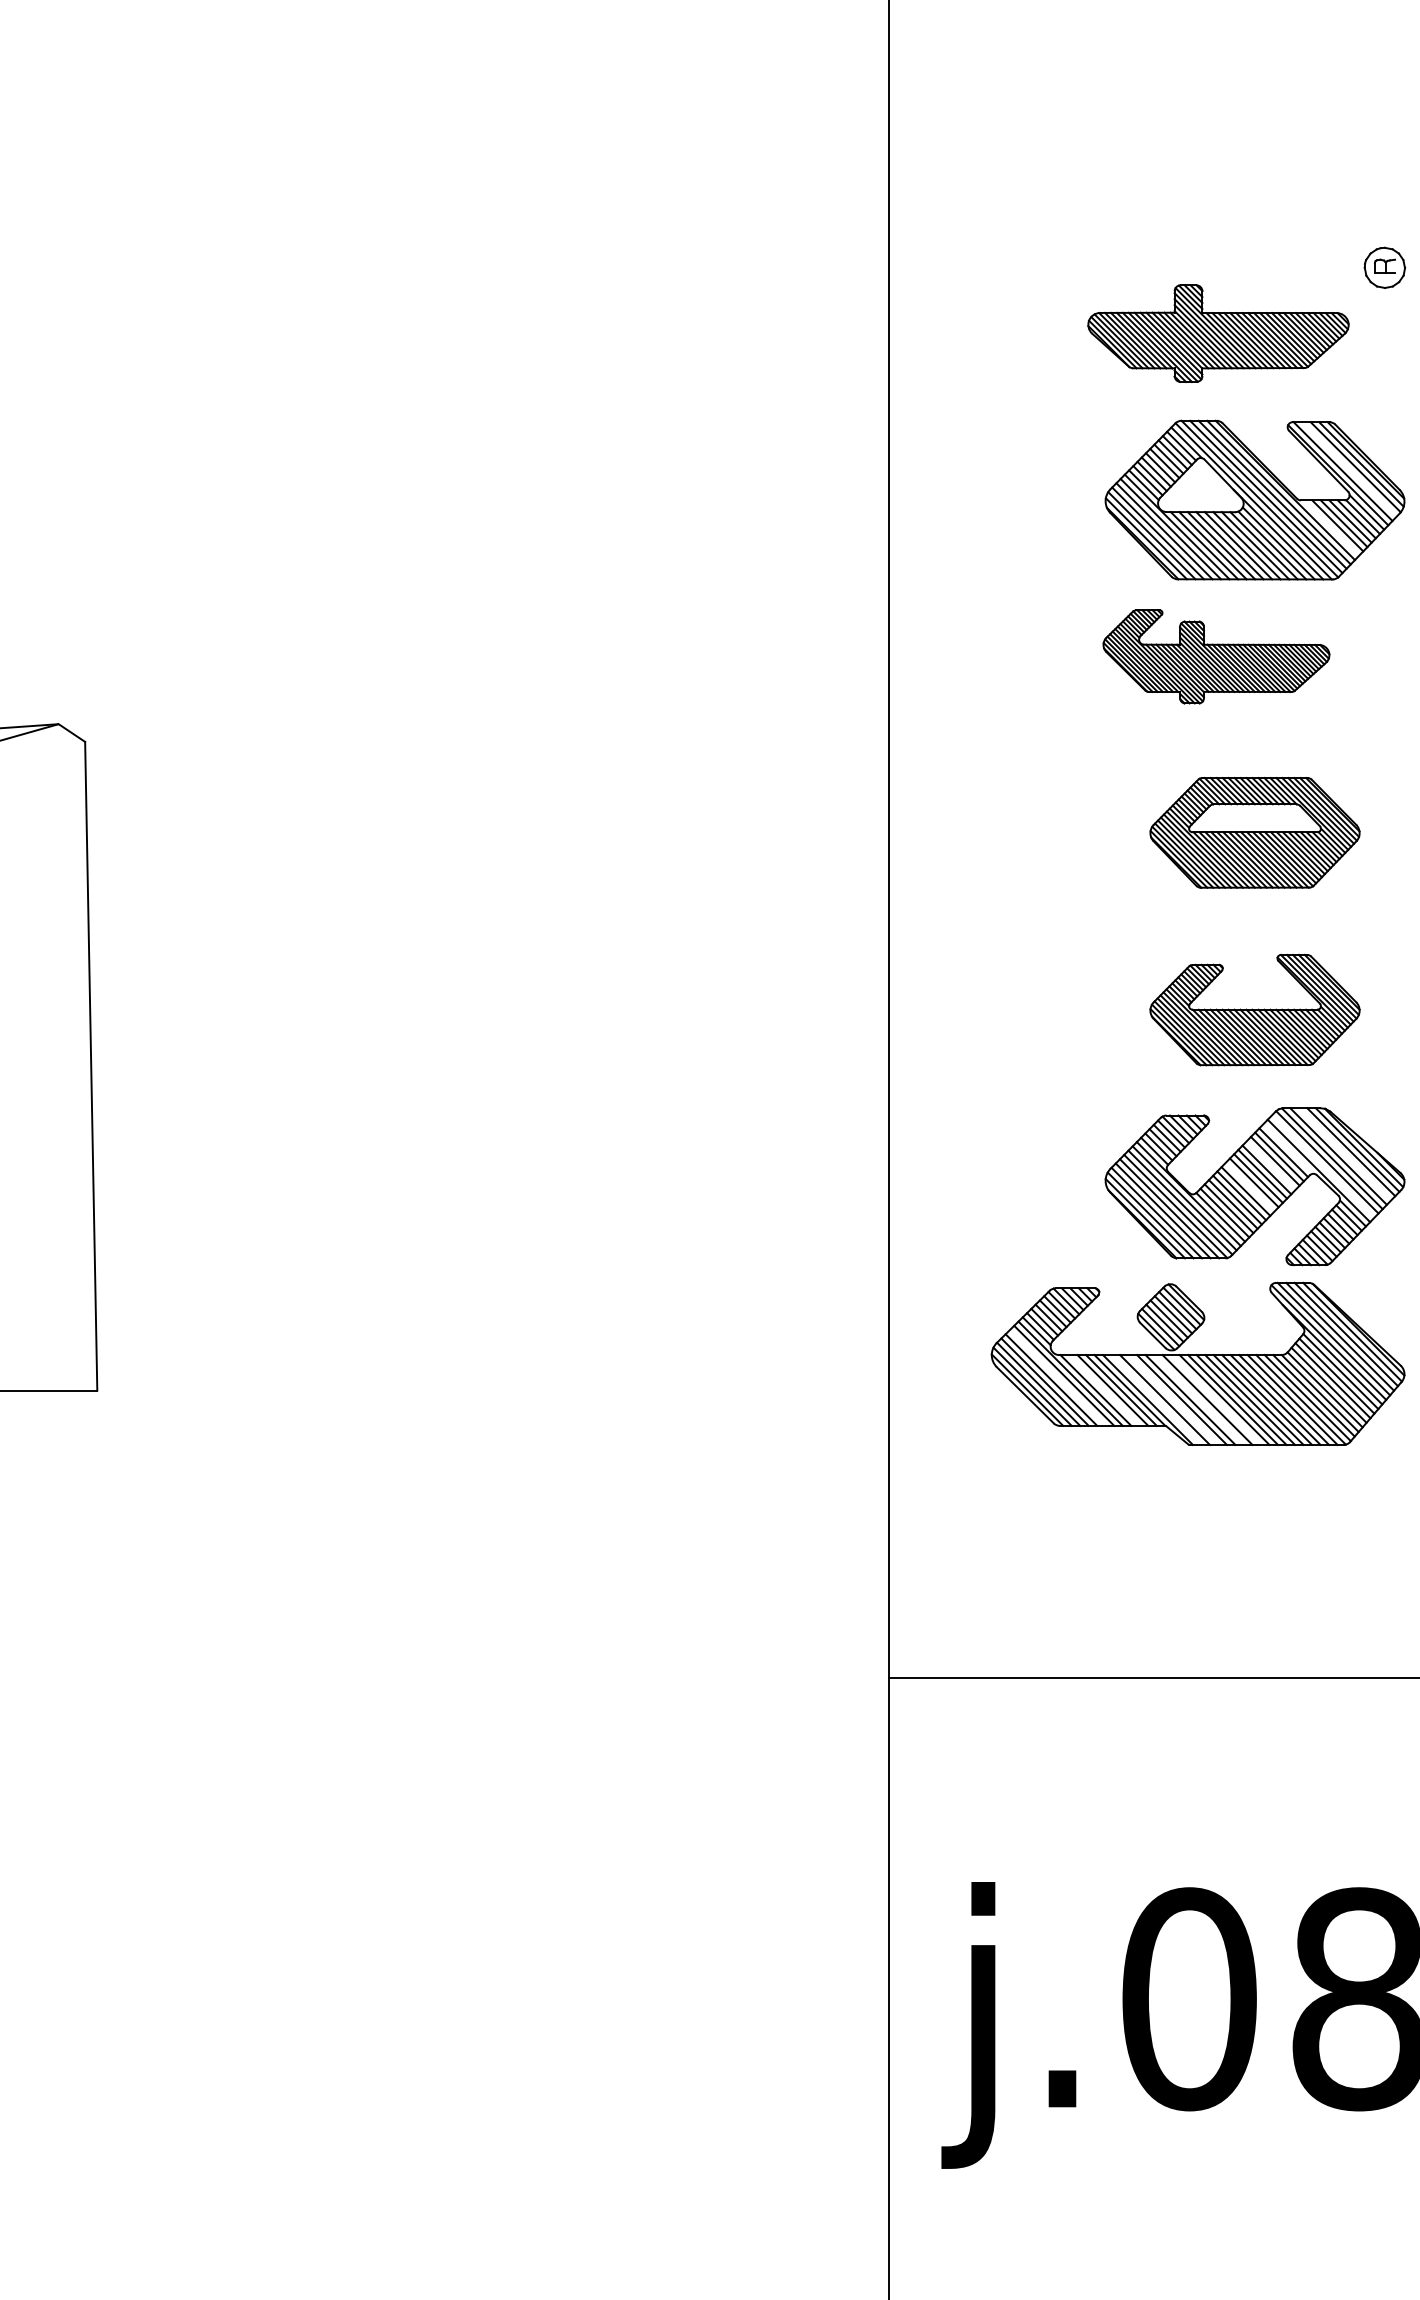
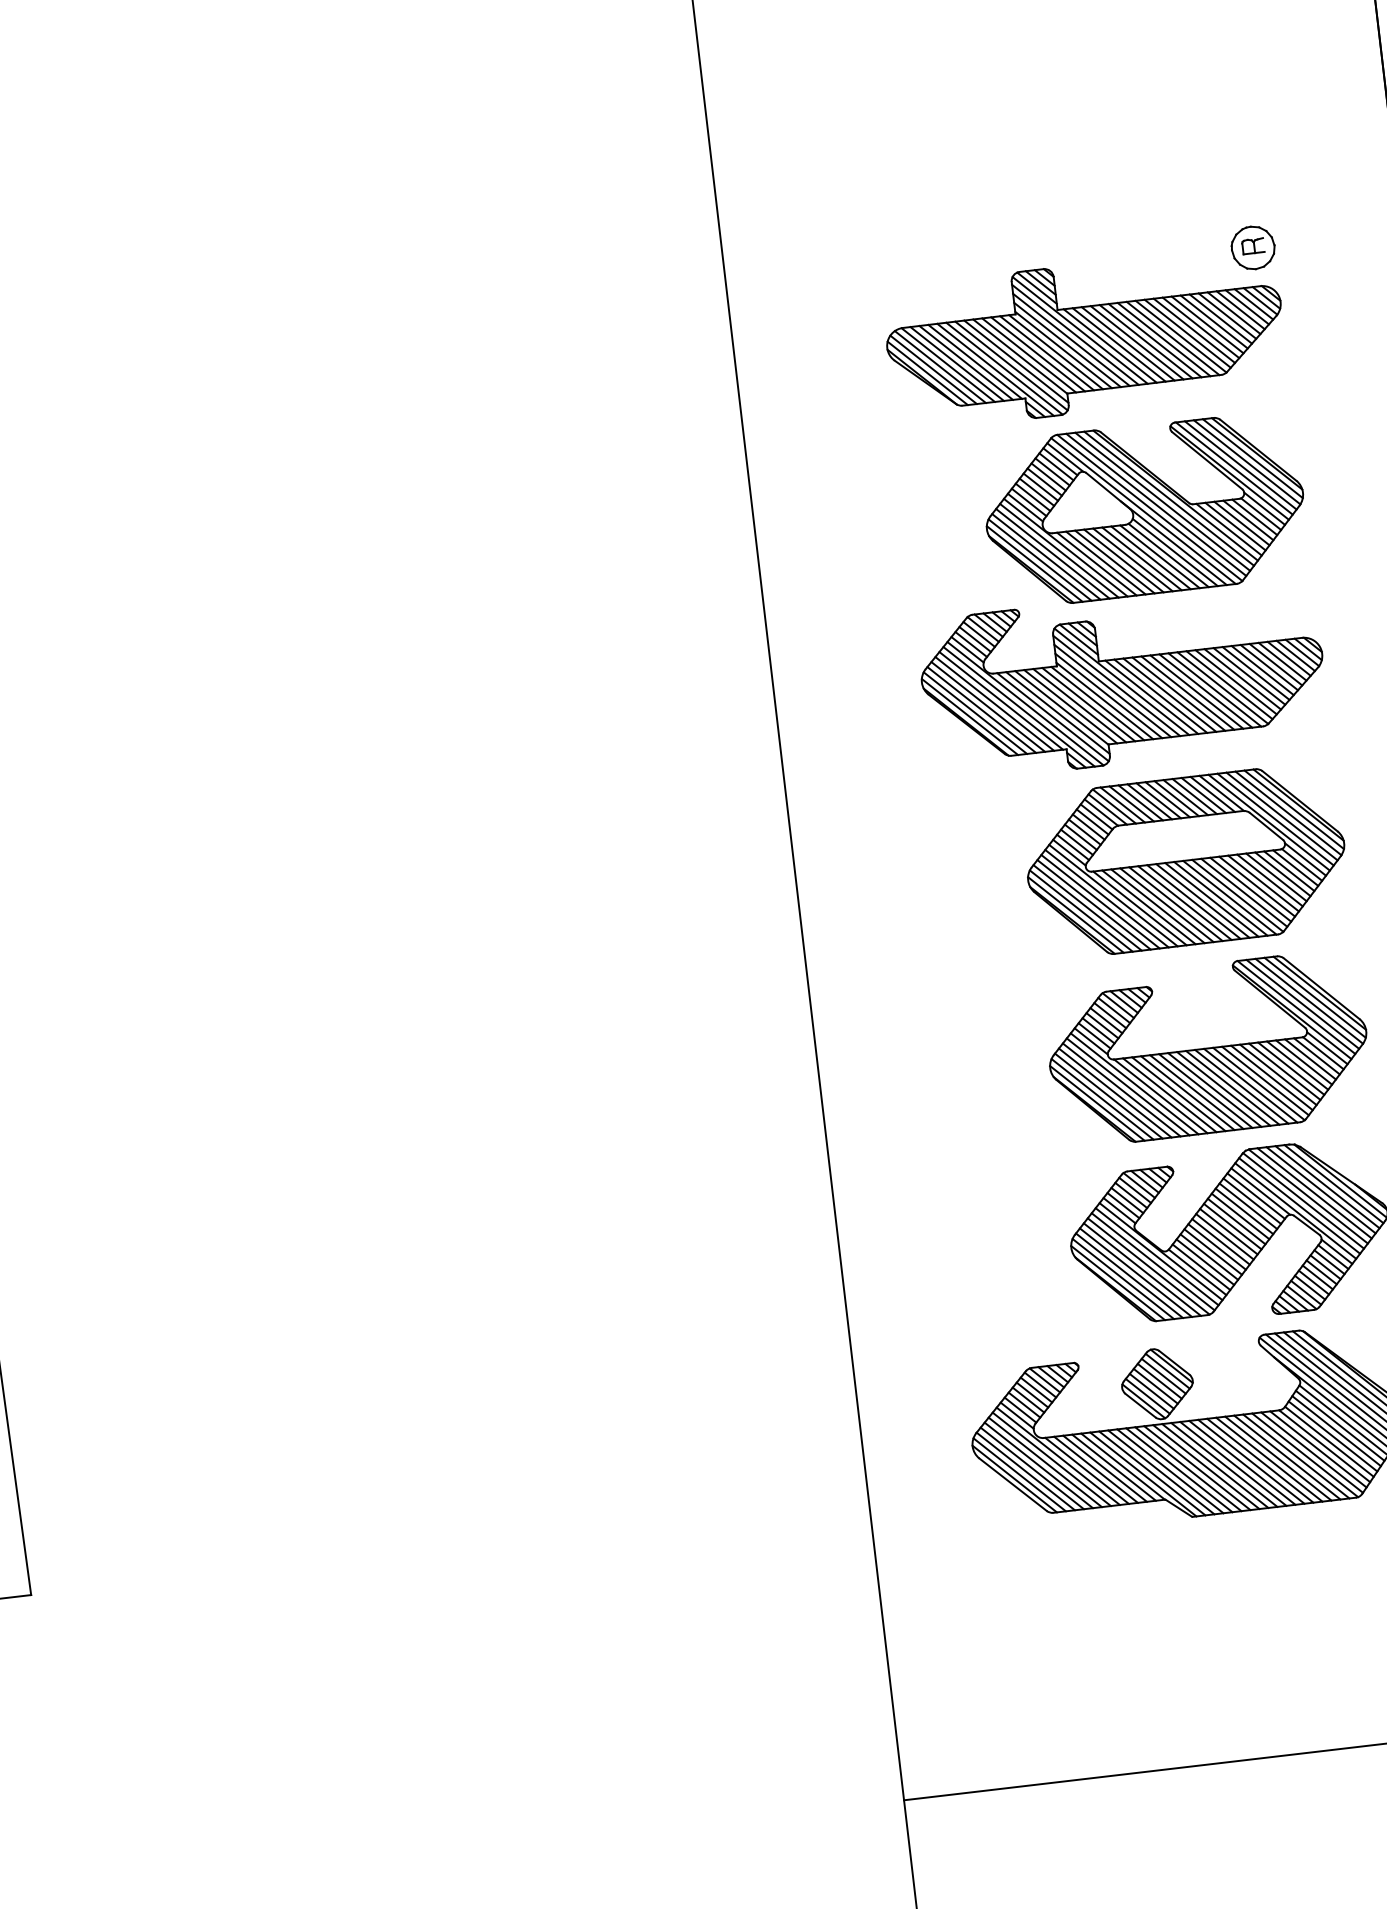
part: (1218, 333) -> (1085, 337), size x1.43
line: (1349, 469) -> (1240, 465), added
line: (1331, 527) -> (1229, 529), added
part: (1216, 656) -> (1123, 679), size x1.67
part: (1254, 832) -> (1185, 861), size x1.43
part: (1254, 1009) -> (1207, 1048), size x1.43
line: (1288, 1148) -> (1260, 1191), added
line: (1344, 1154) -> (1320, 1190), added
line: (1270, 1165) -> (1243, 1211), added
line: (1322, 1166) -> (1298, 1205), added
line: (1249, 1186) -> (1224, 1236), added
line: (1057, 1377) -> (1044, 1461), added
line: (1103, 1390) -> (1095, 1469), added
line: (1156, 1399) -> (1152, 1472), added
line: (1173, 1399) -> (1170, 1470), added
line: (1199, 1399) -> (1197, 1467), added
line: (1216, 1399) -> (1215, 1465), added

